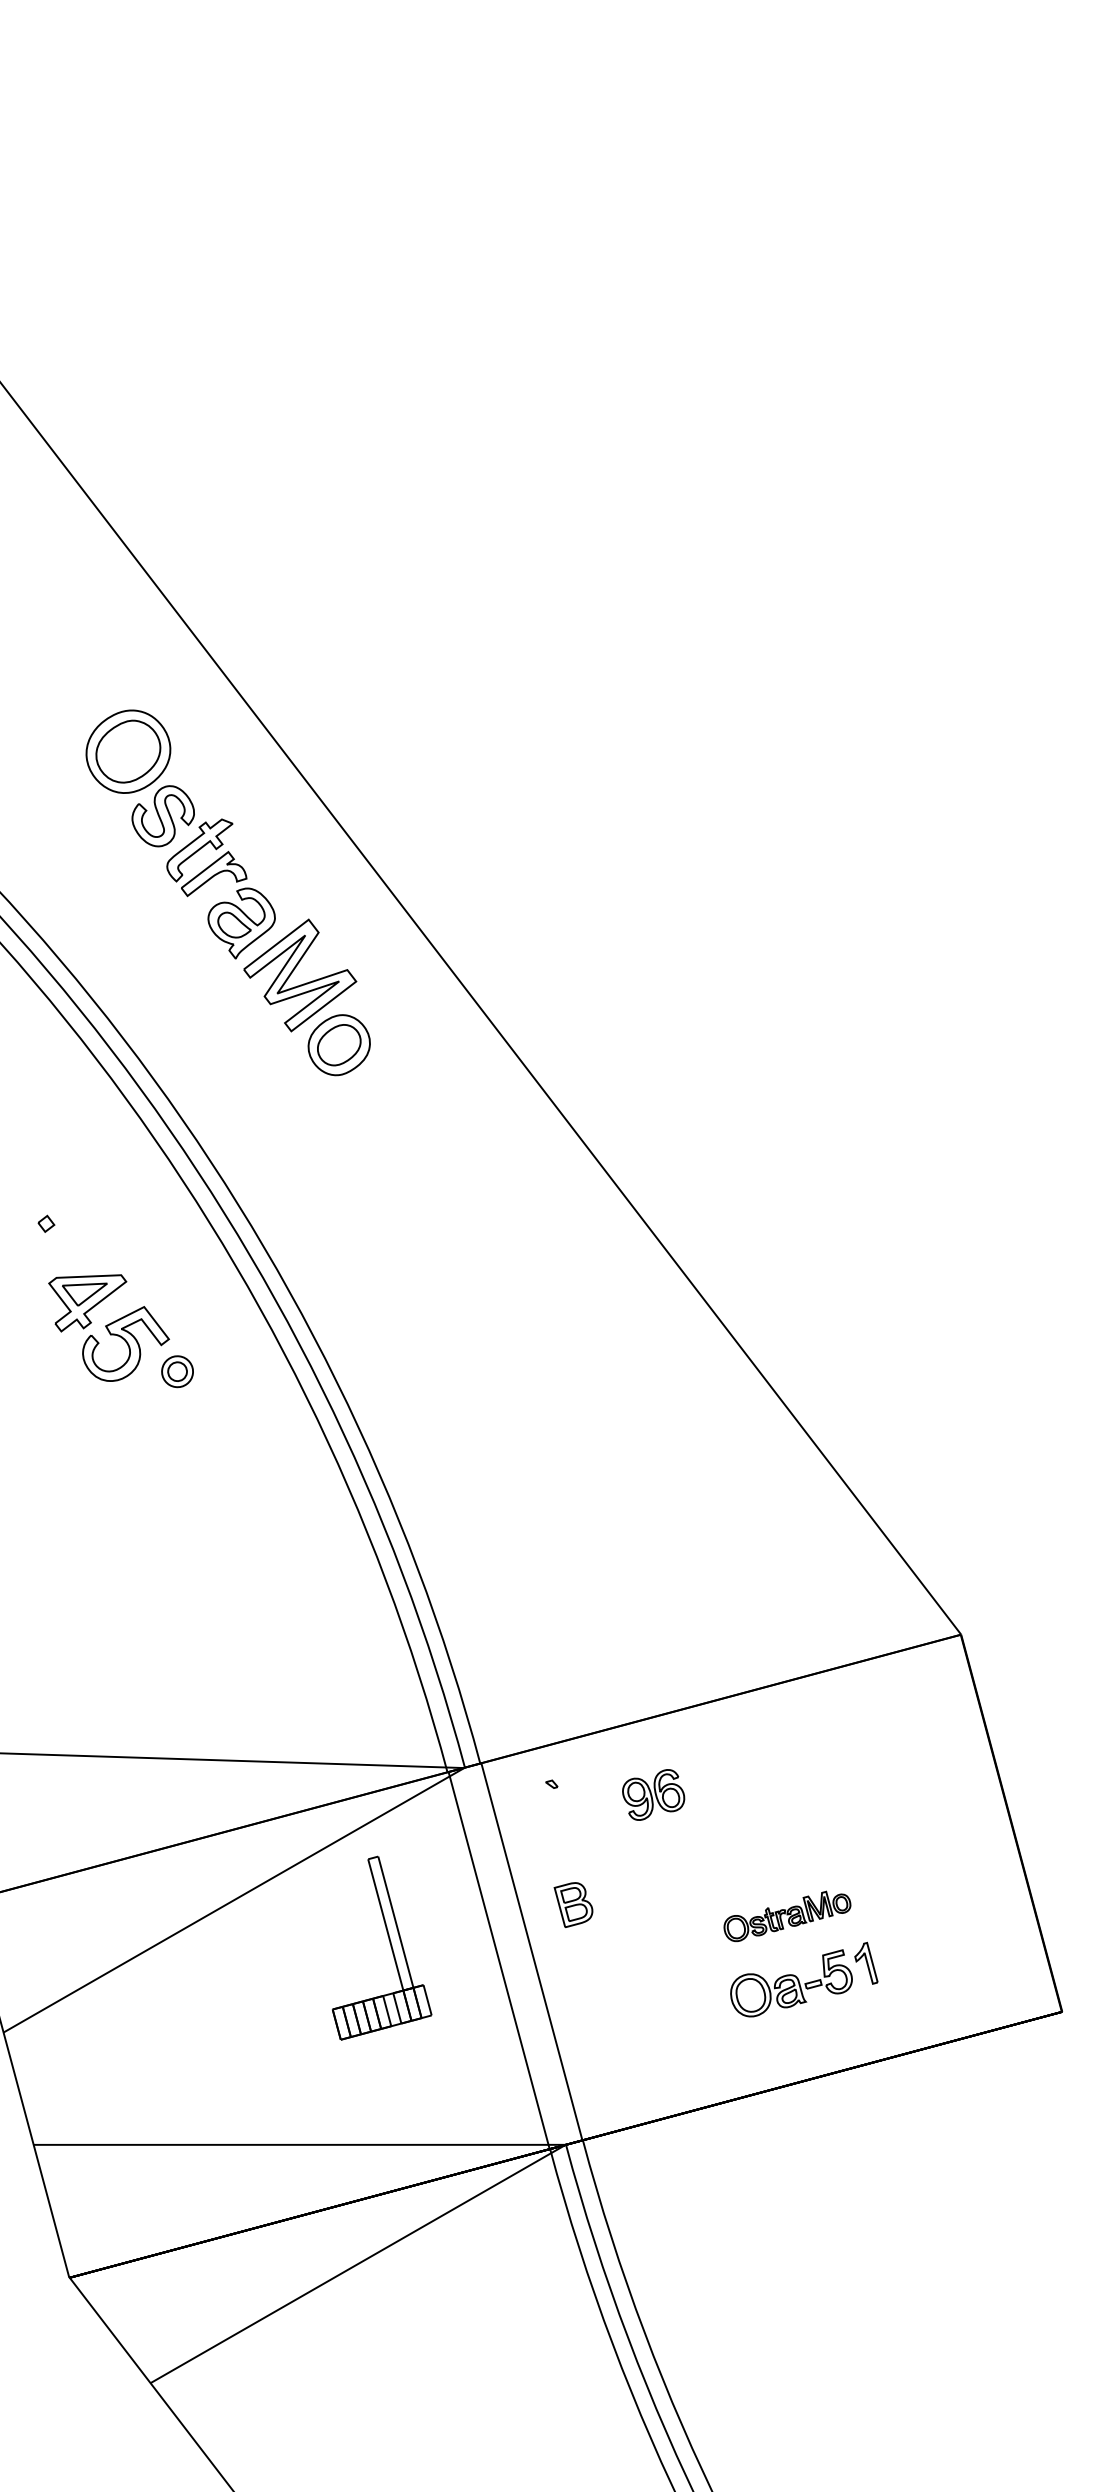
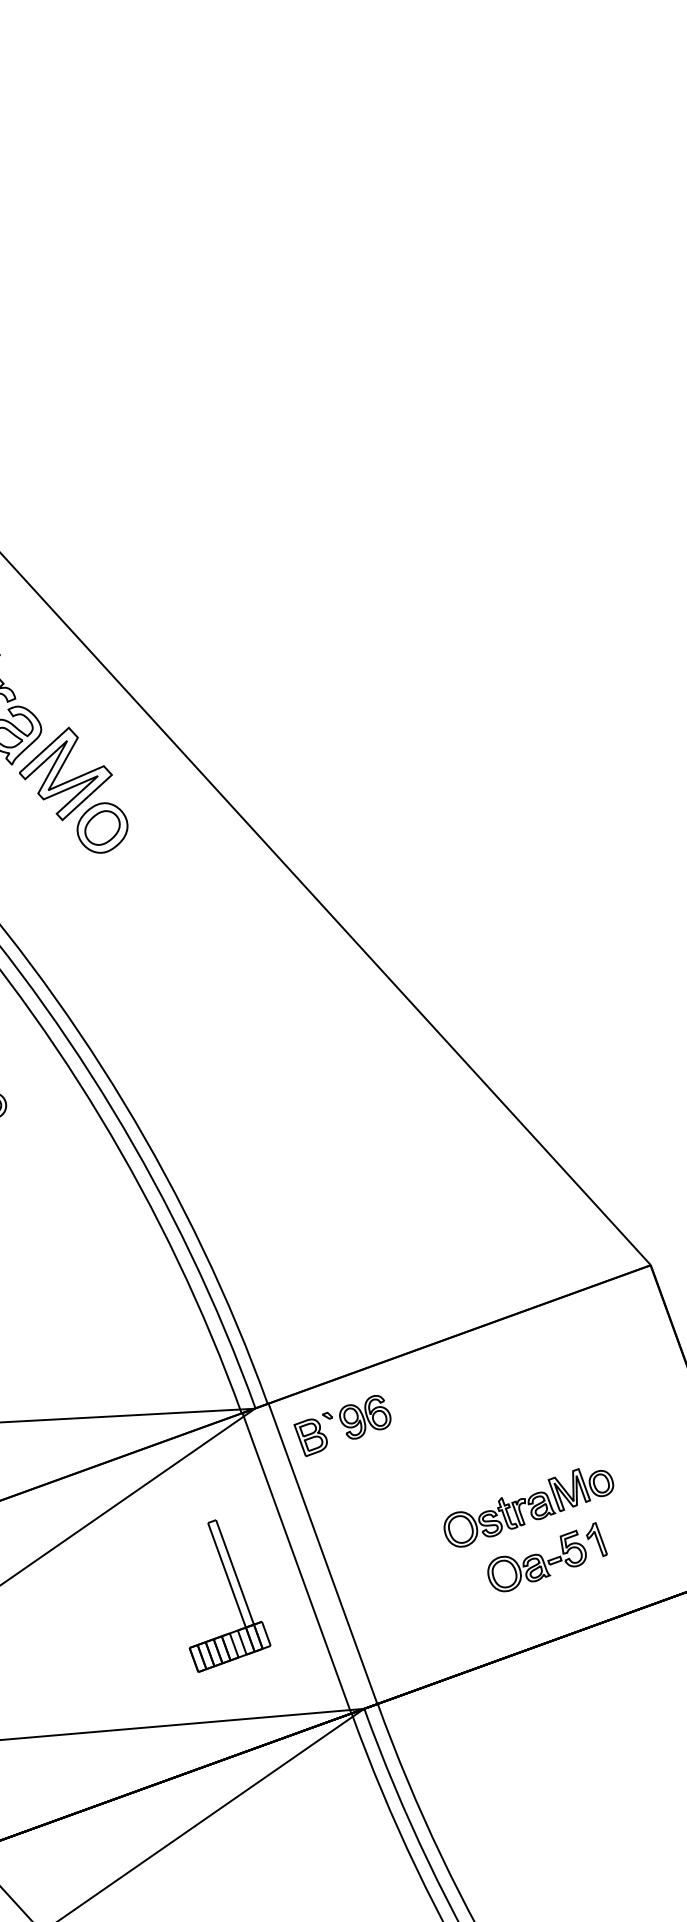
part: (653, 1794) -> (365, 1416), moved
part: (573, 1905) -> (311, 1437), moved
part: (787, 1916) -> (528, 1507), size x1.67
part: (390, 1947) -> (232, 1593), moved

